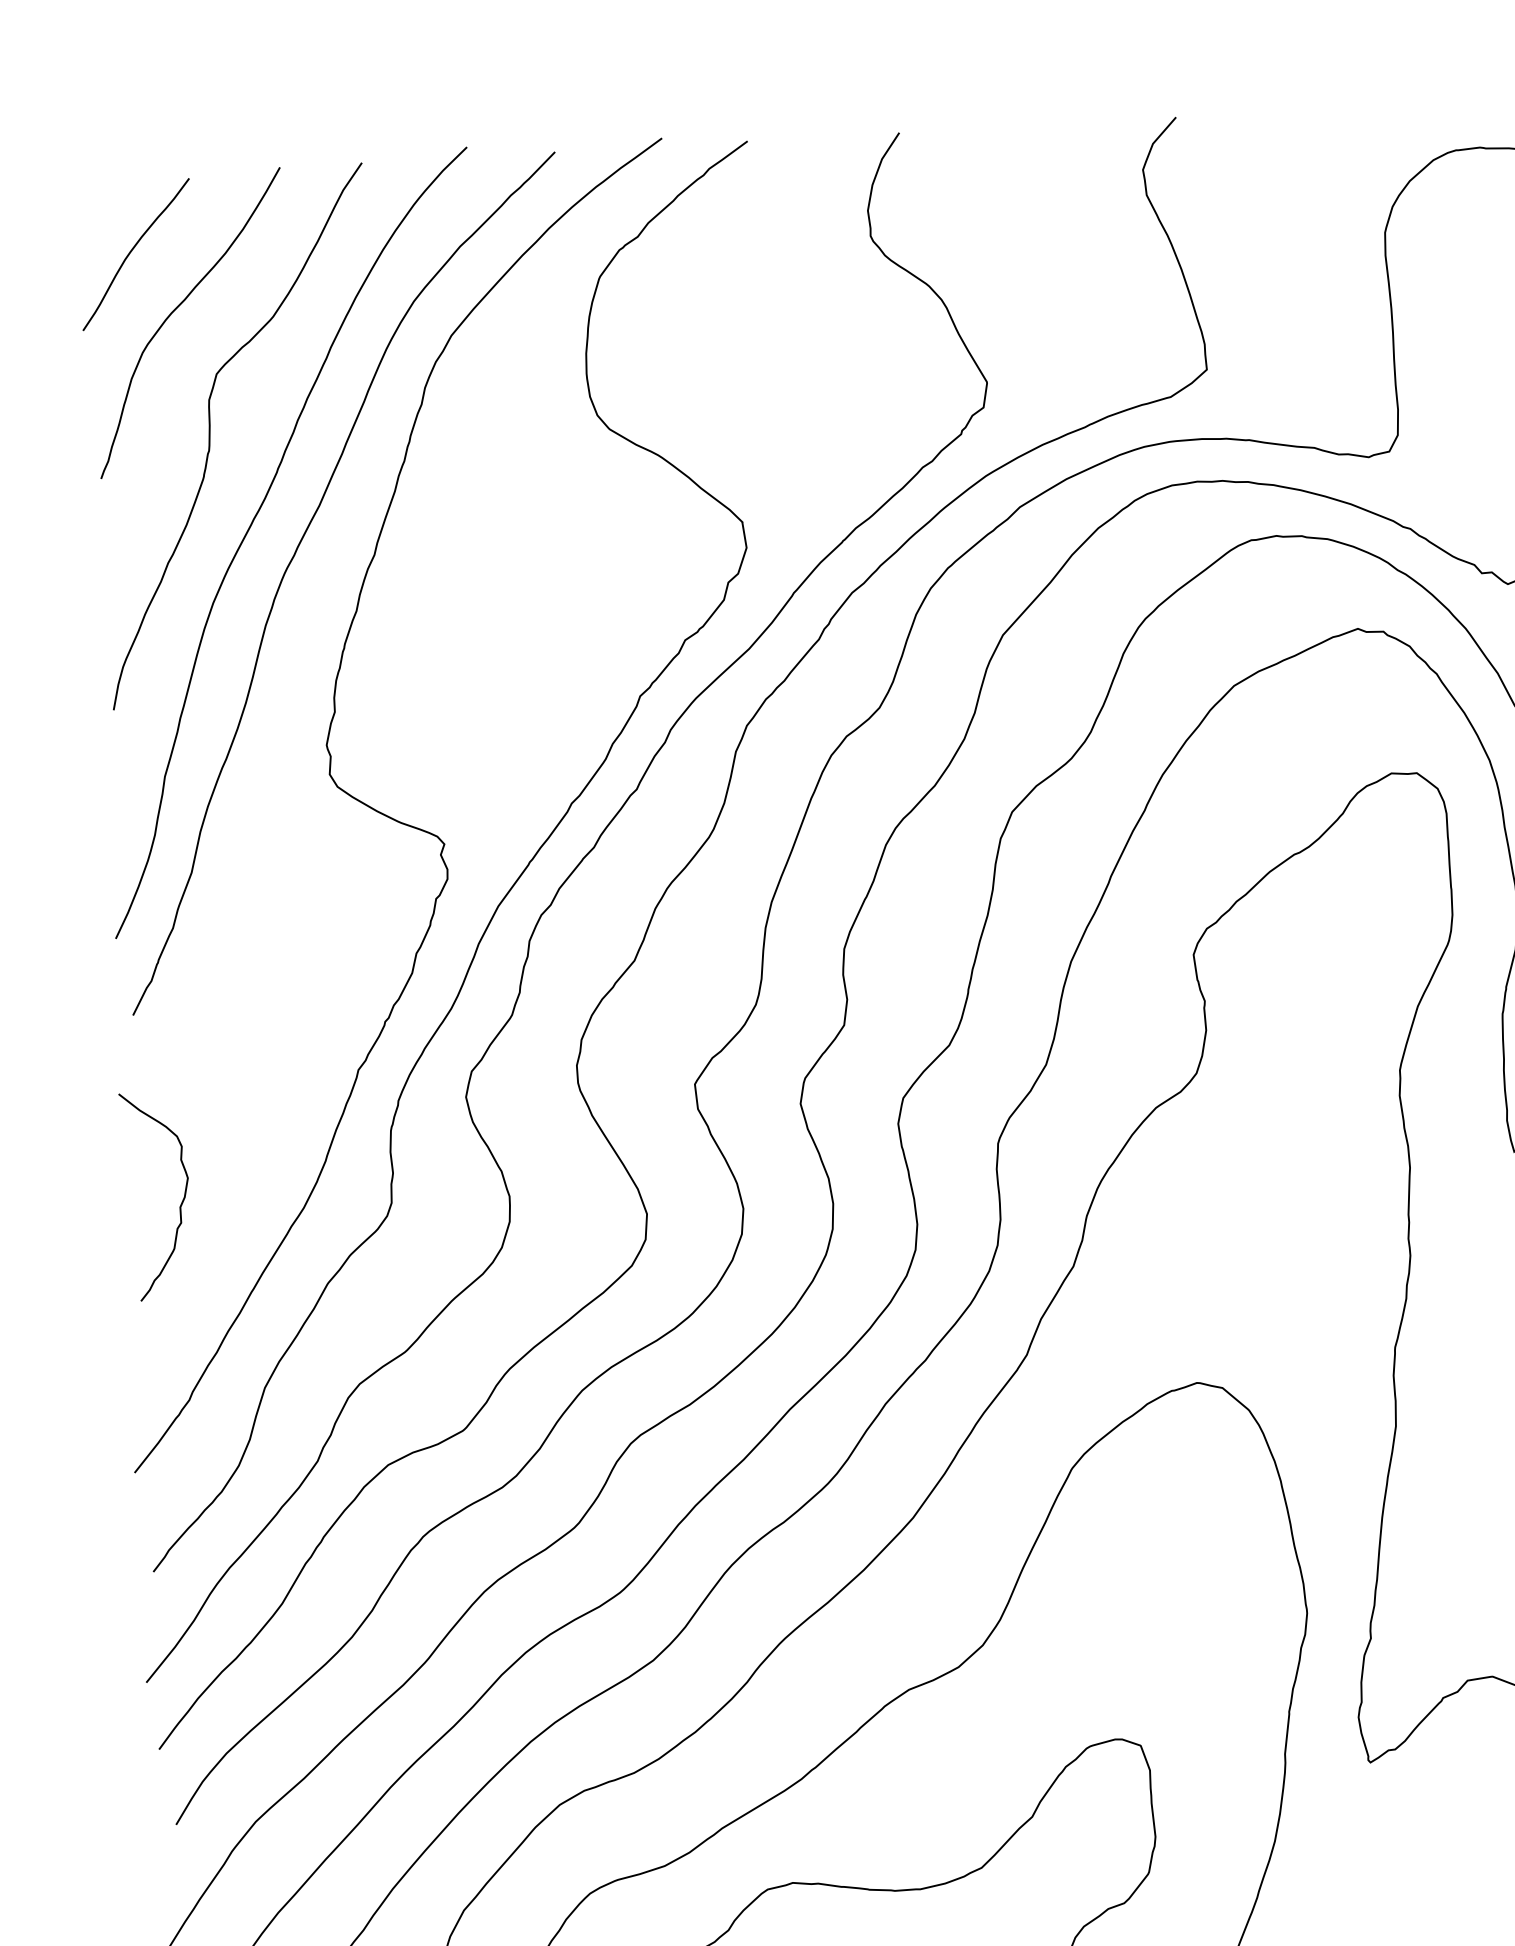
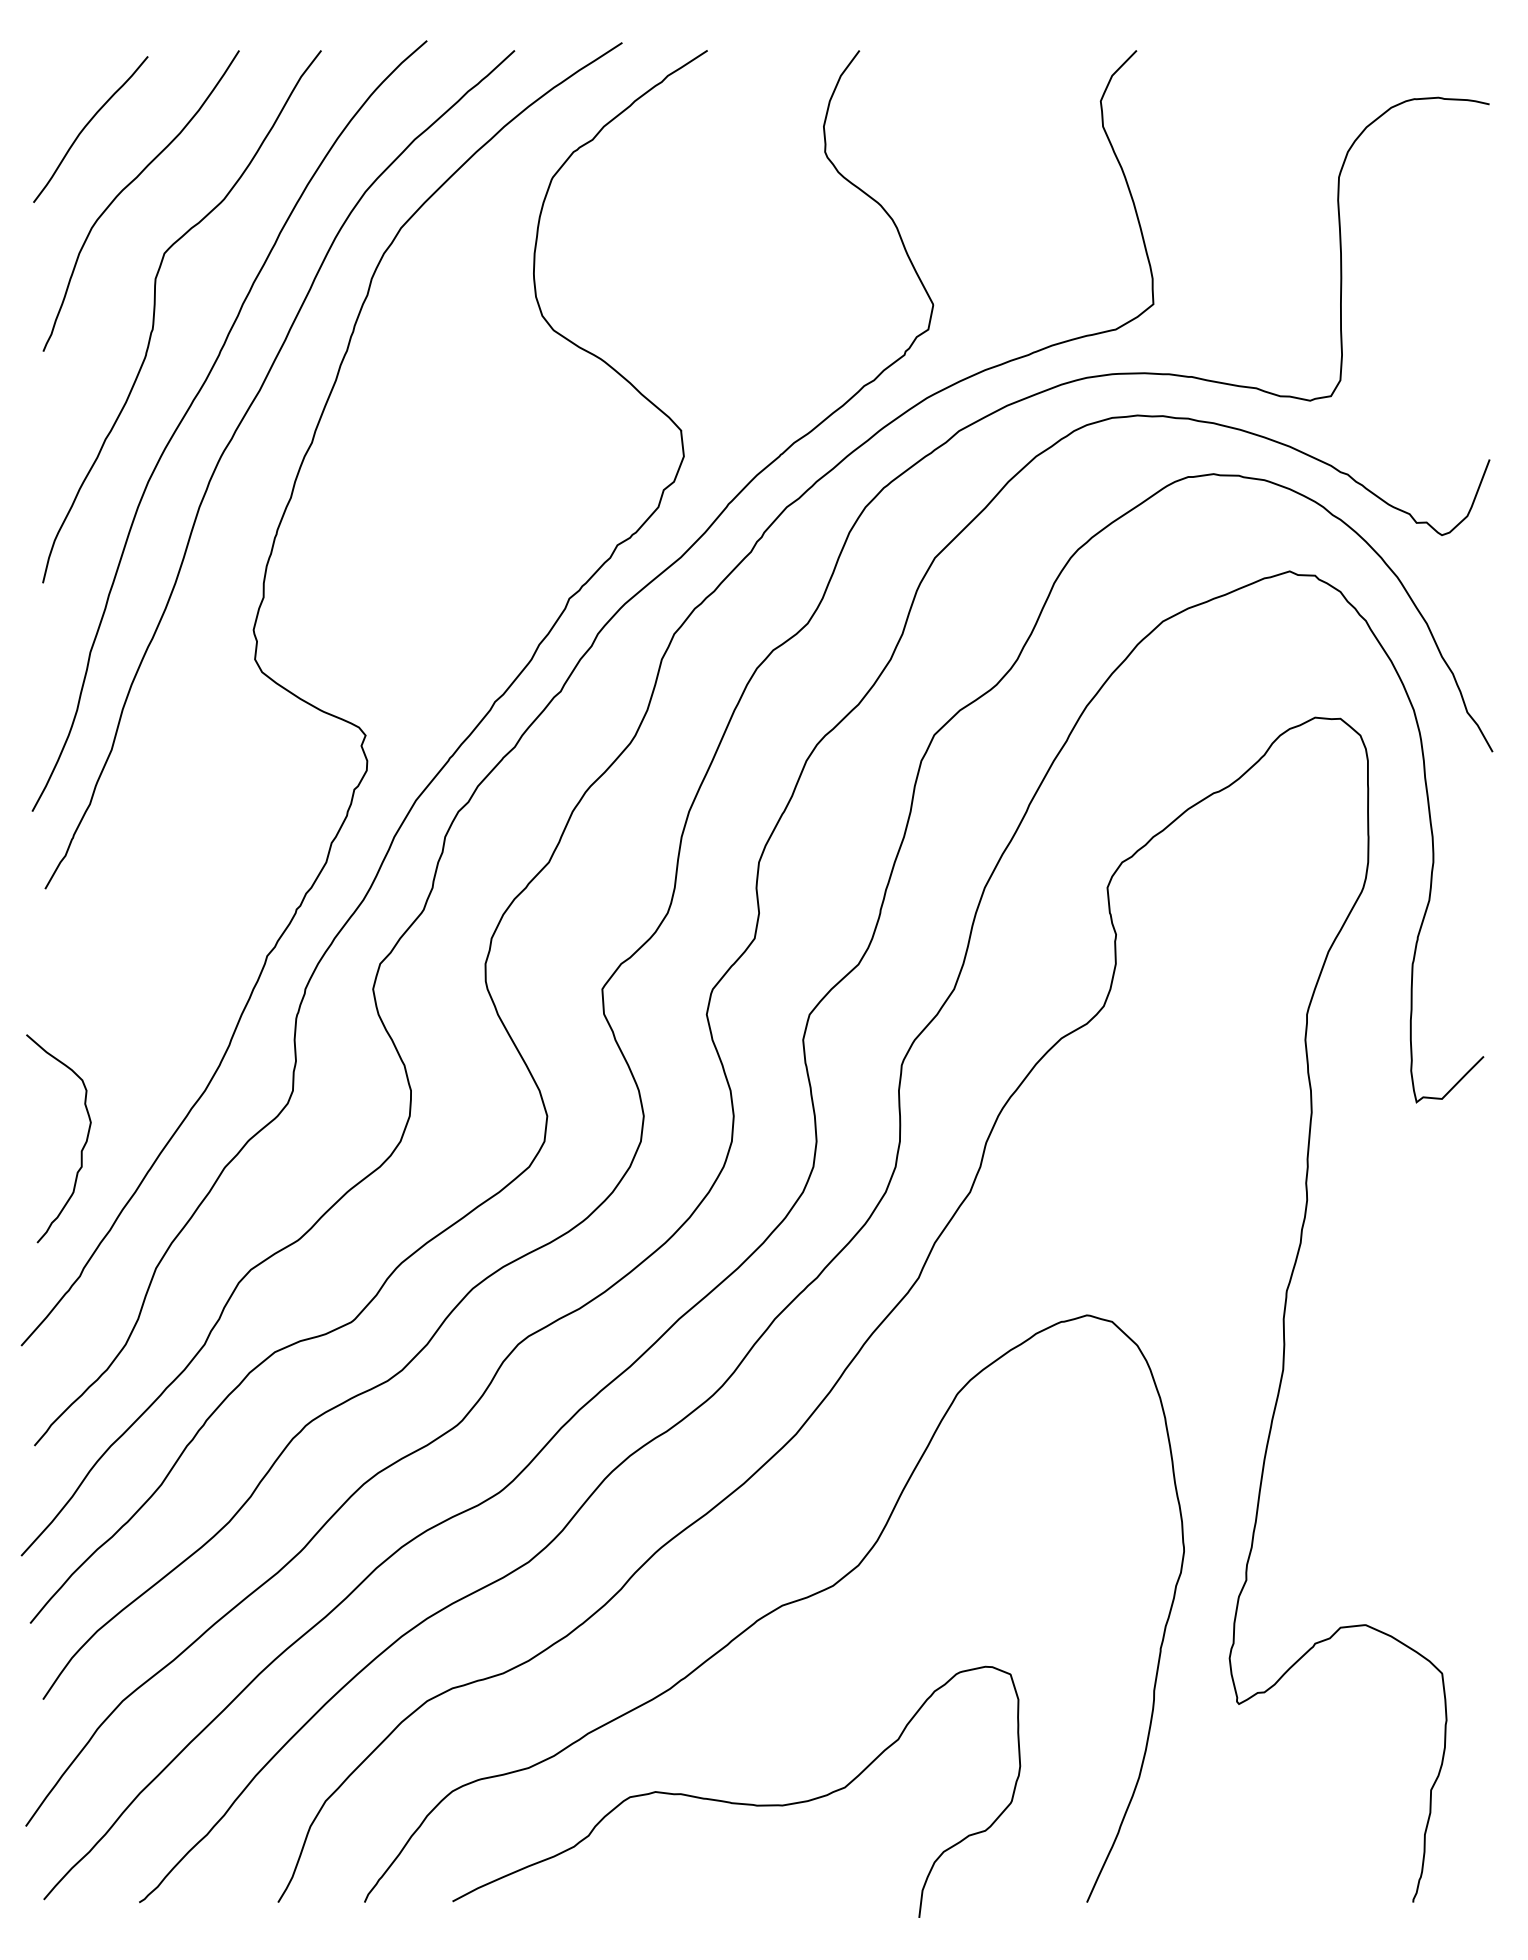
curve: (180, 1205) -> (81, 1149), moved

